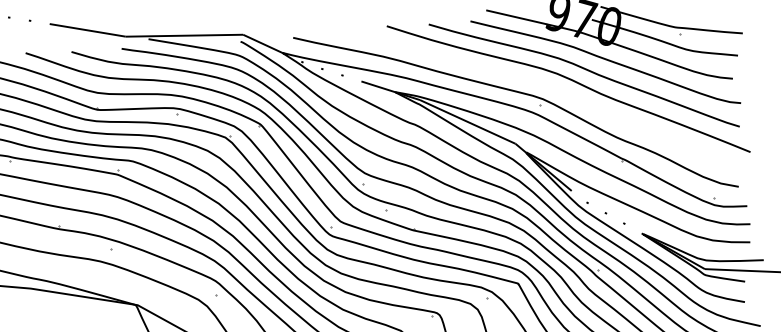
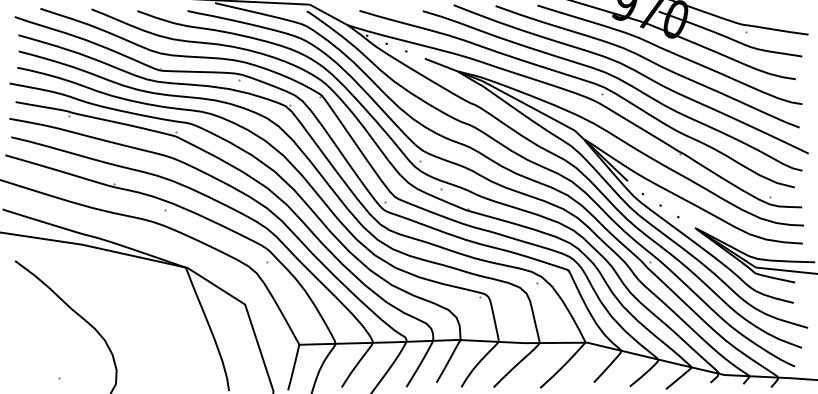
curve: (554, 90) -> (617, 79), added

